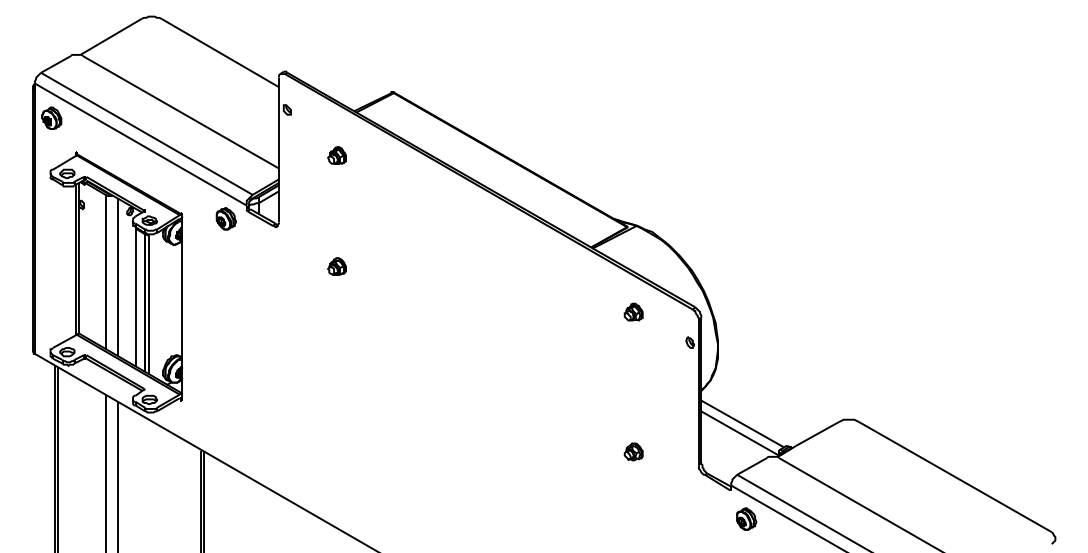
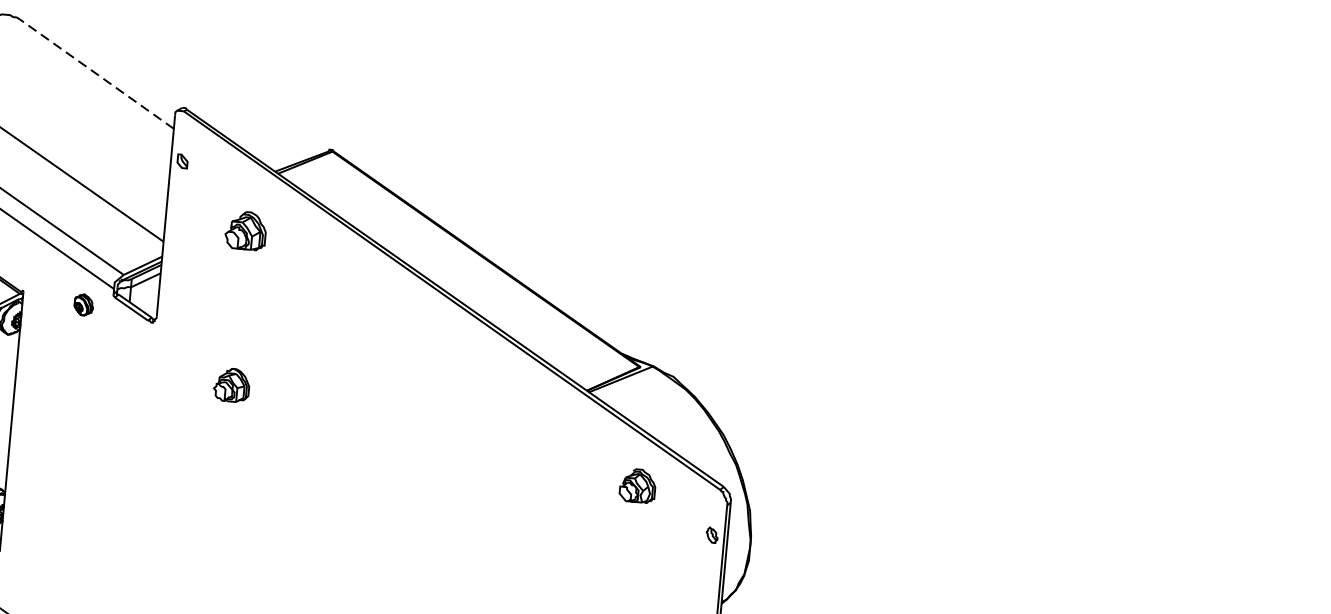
line: (220, 53) -> (96, 74), solid -> dashed
part: (336, 155) -> (245, 230), size x1.6
part: (225, 218) -> (82, 304), size x0.7
part: (336, 266) -> (230, 384), size x1.4
part: (633, 311) -> (637, 484), size x1.4

